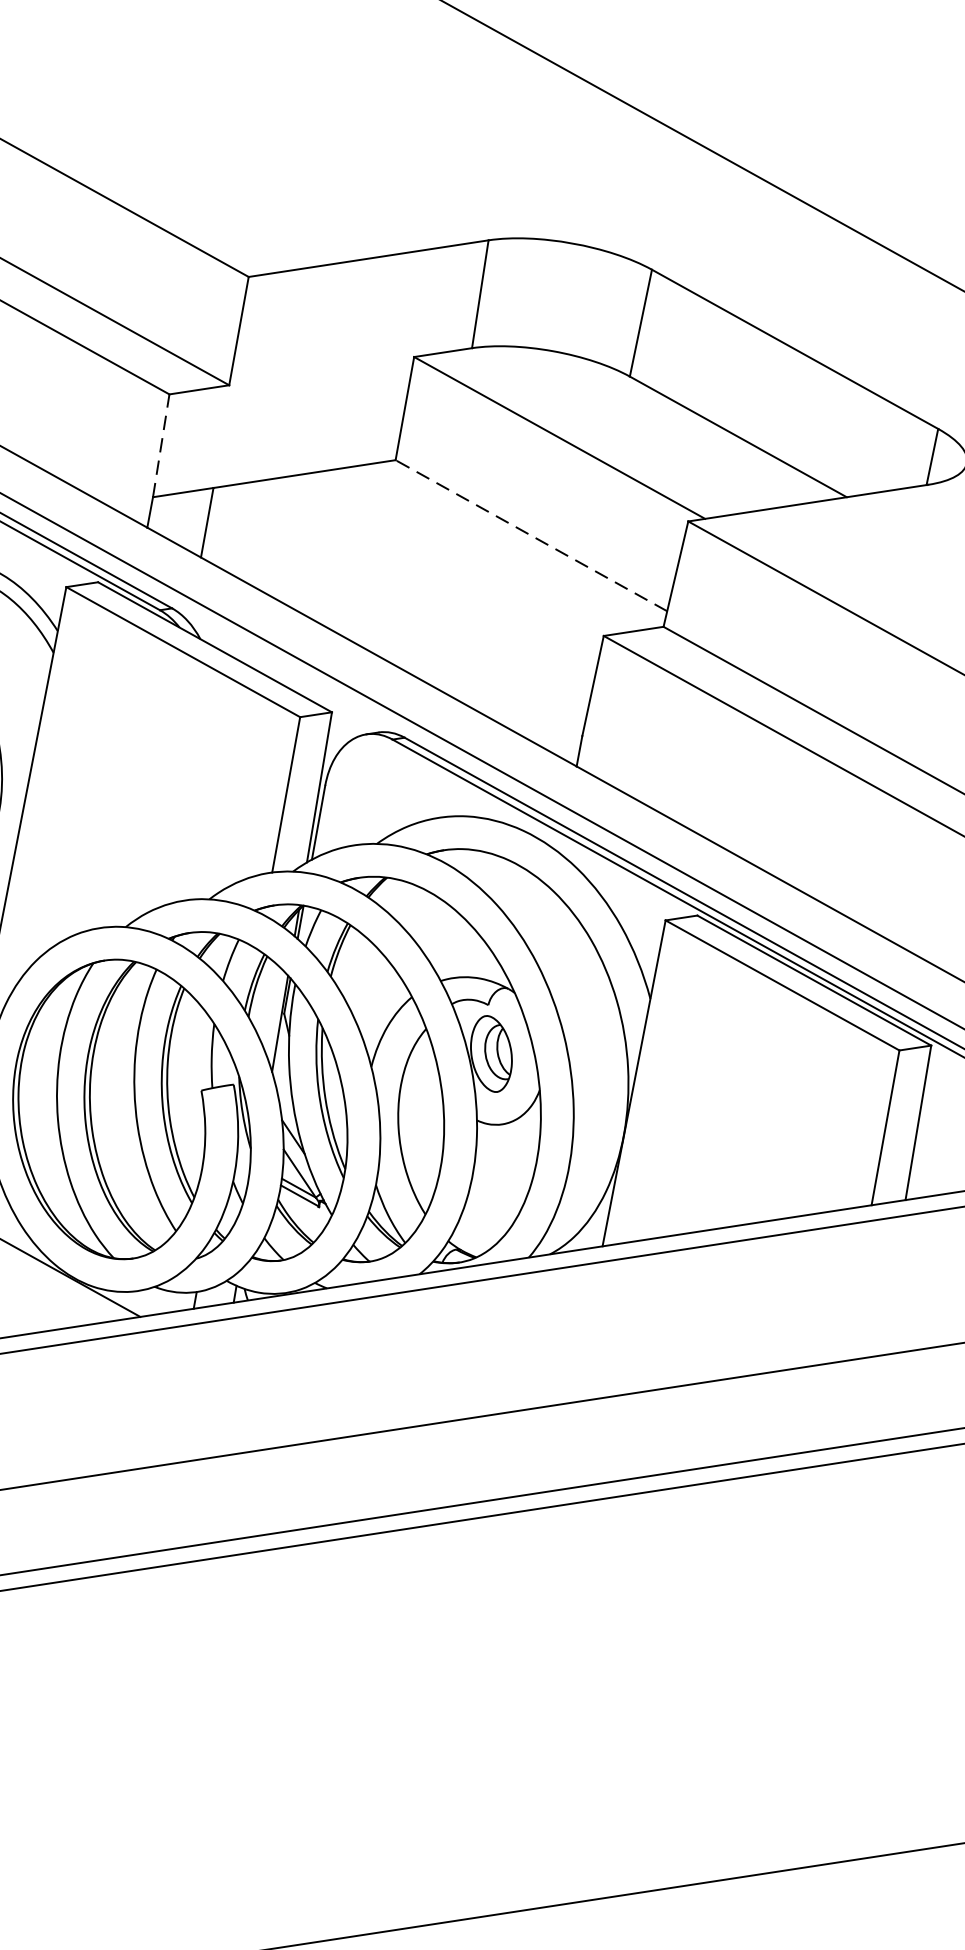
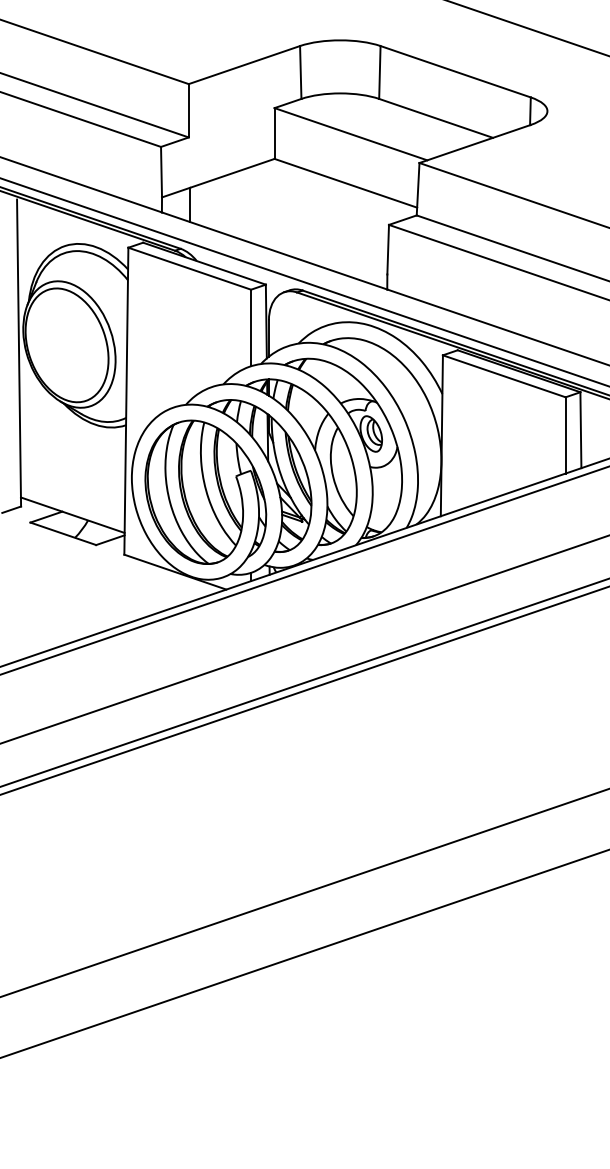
line: (161, 444) -> (161, 171), dashed -> solid
line: (530, 535) -> (345, 183), dashed -> solid

